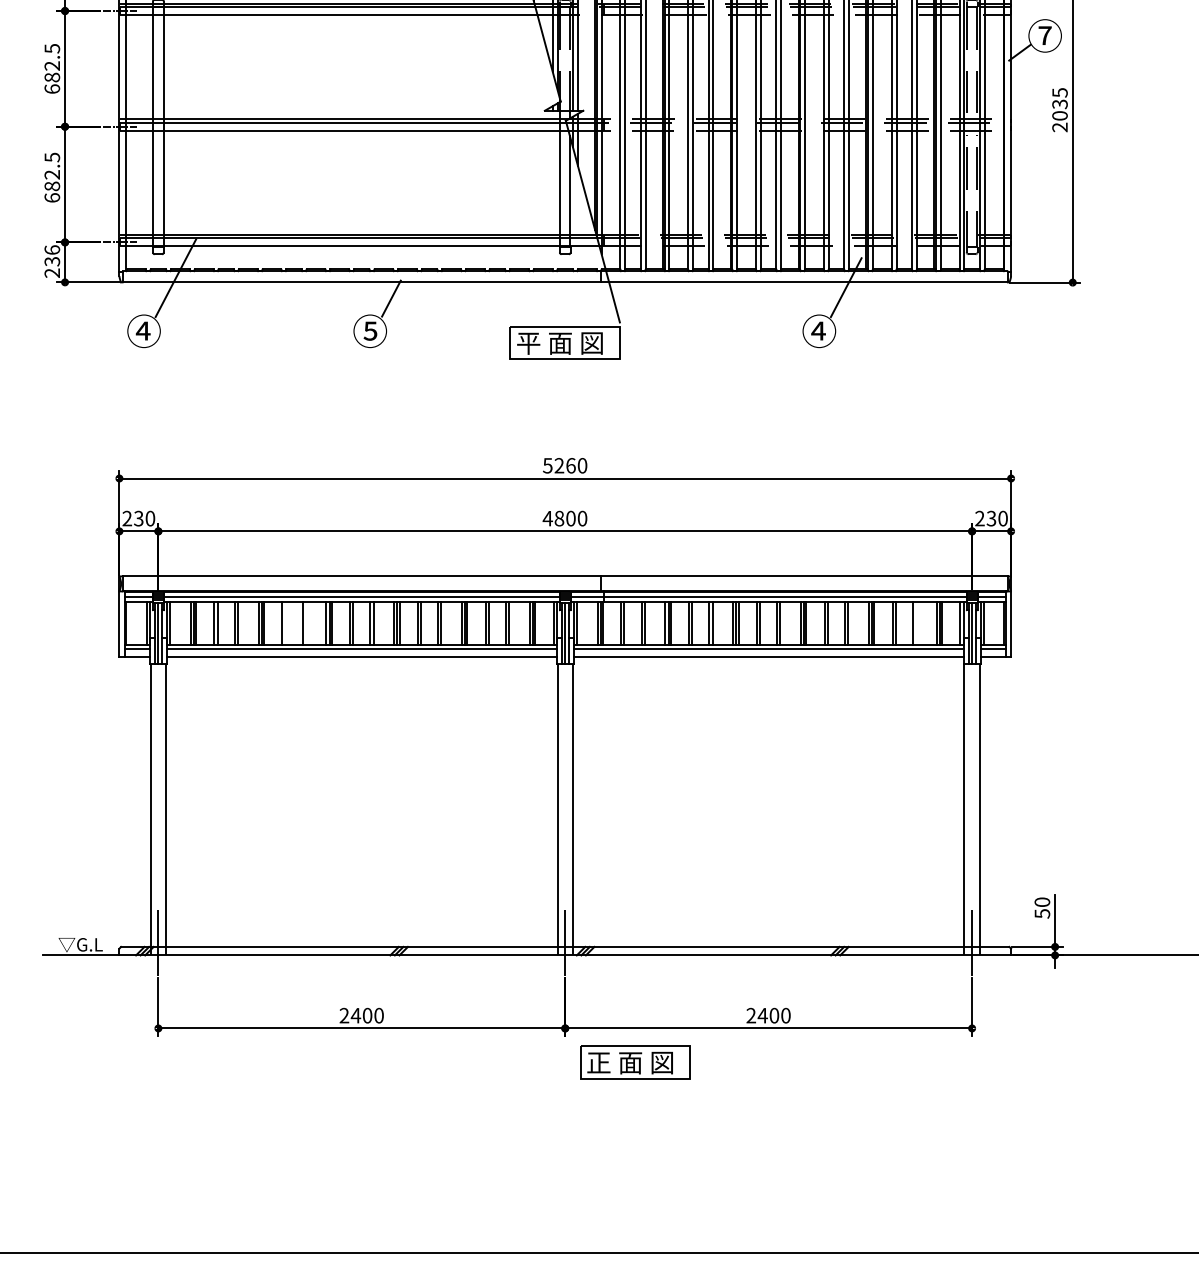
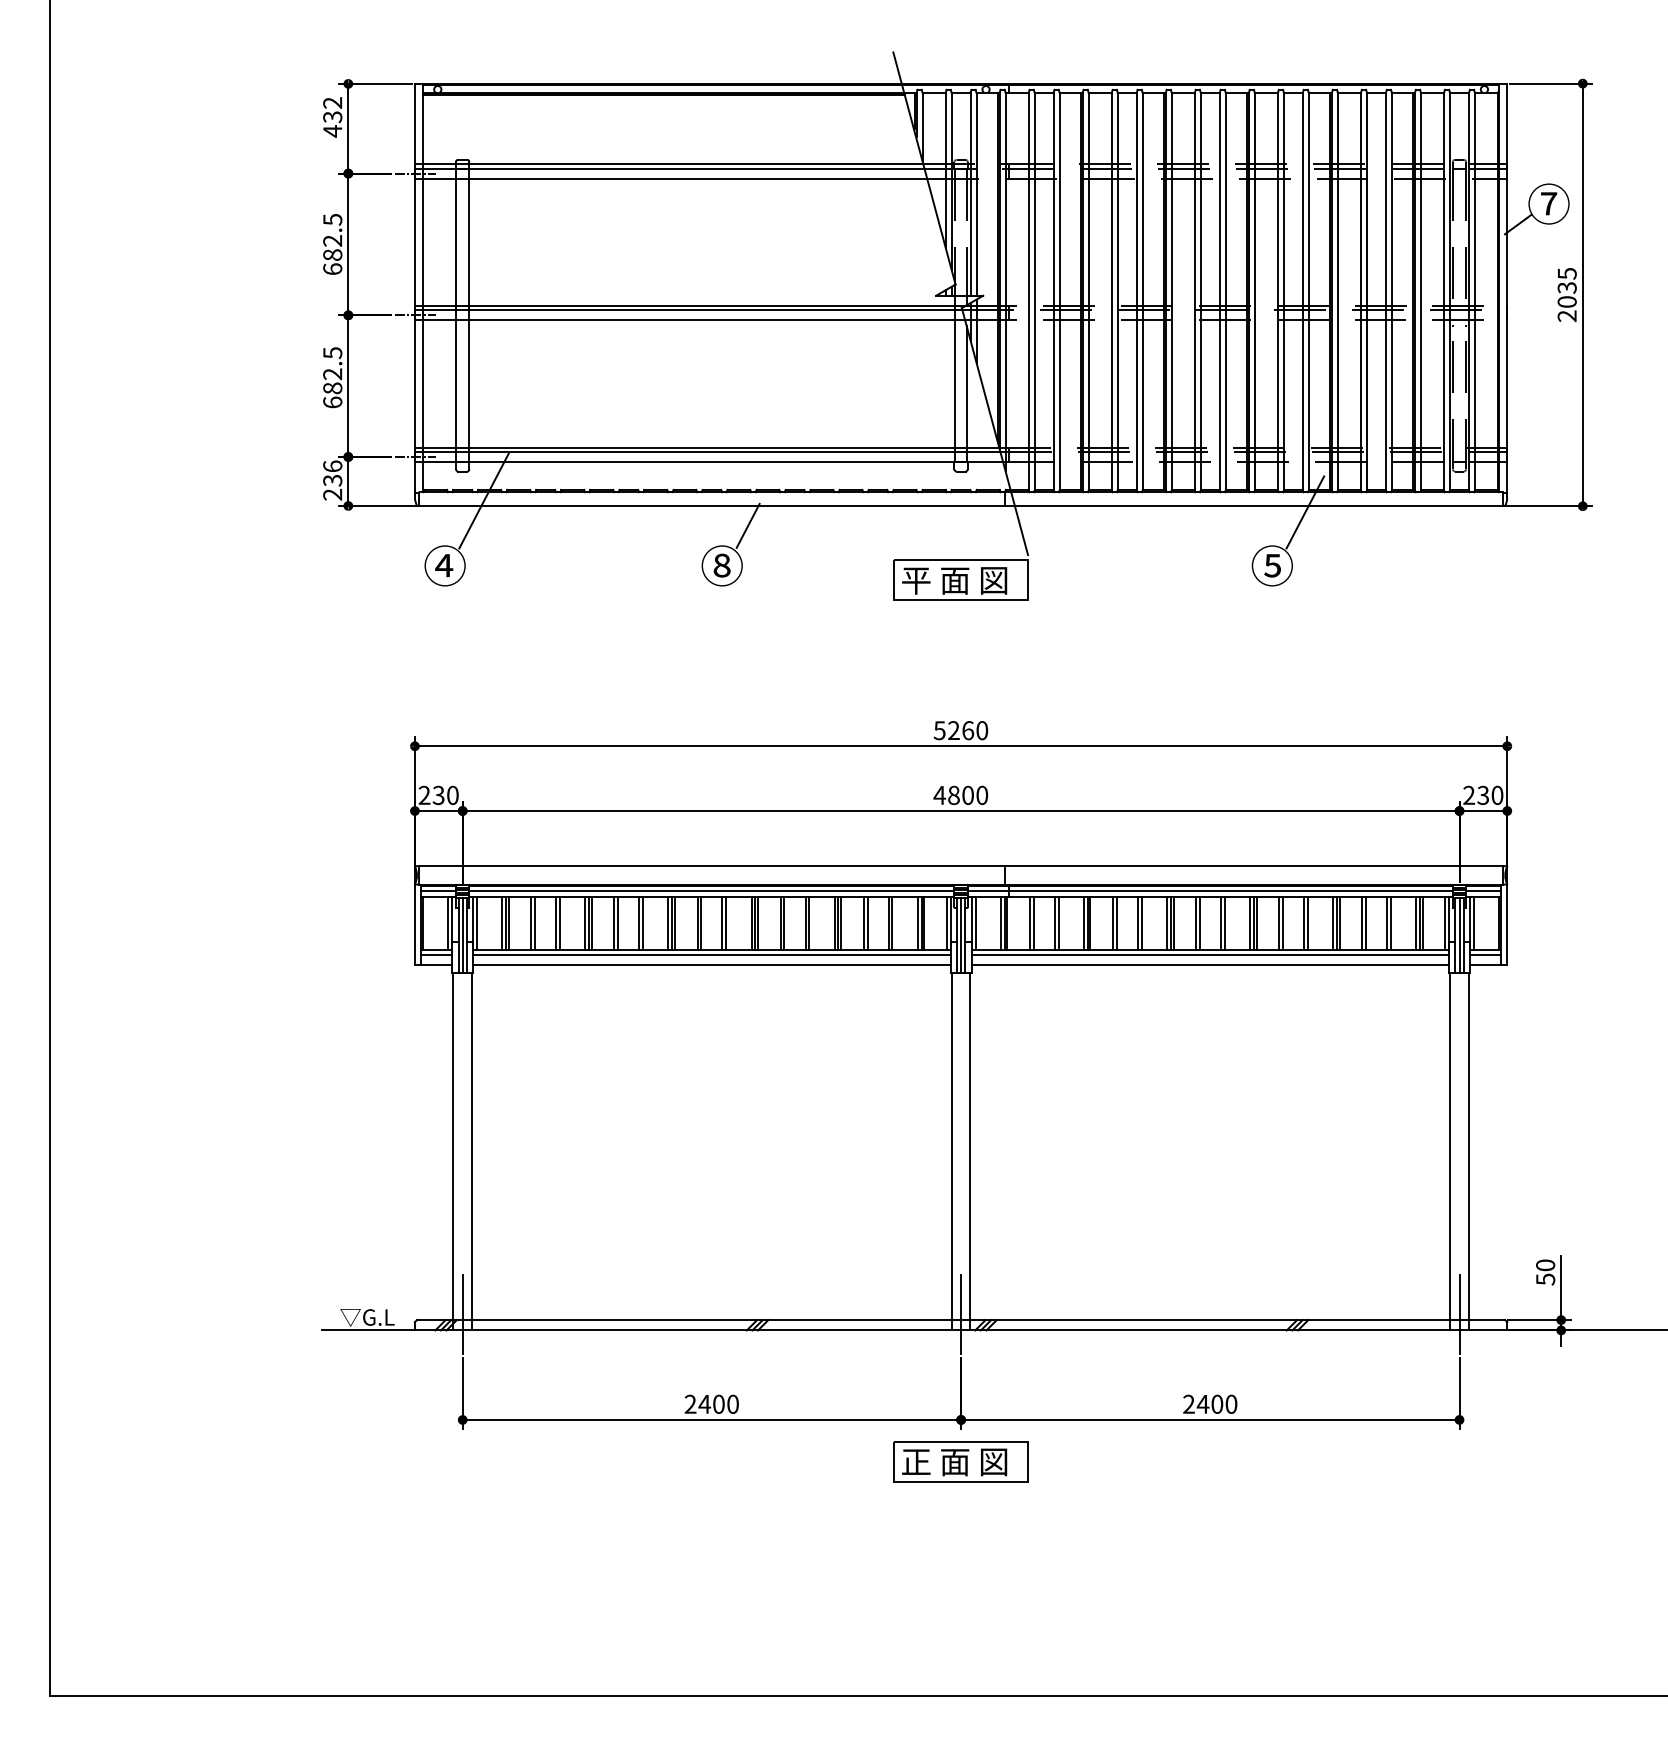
text: (369, 330) -> (721, 565), ⑤ -> ⑧
text: (818, 330) -> (1271, 565), ④ -> ⑤
line: (285, 623) -> (618, 923), added
line: (305, 623) -> (643, 923), added
line: (915, 623) -> (1390, 923), added
part: (634, 1062) -> (960, 1461), moved

